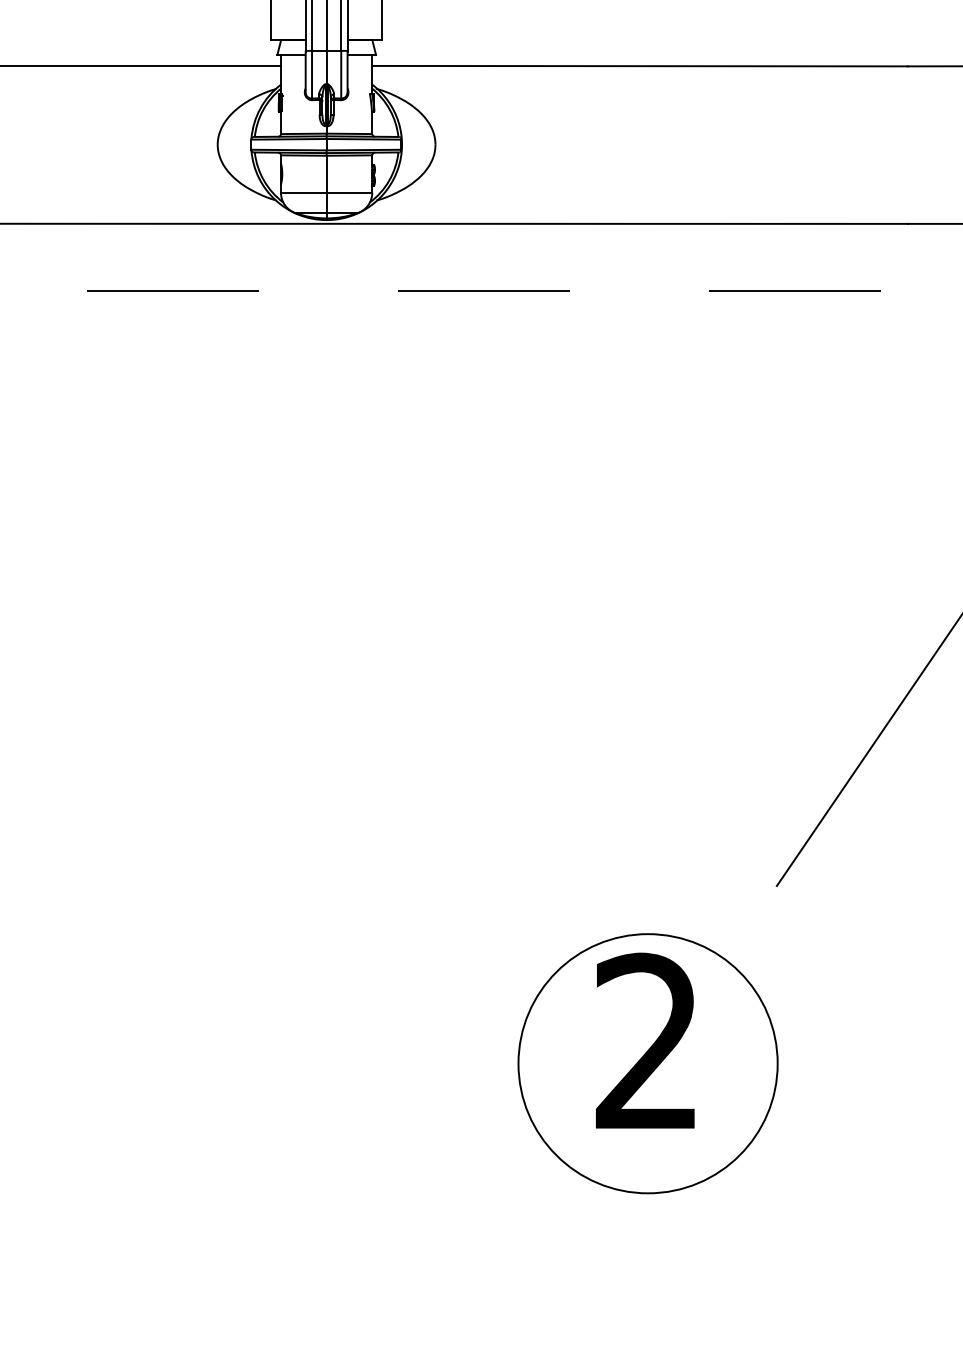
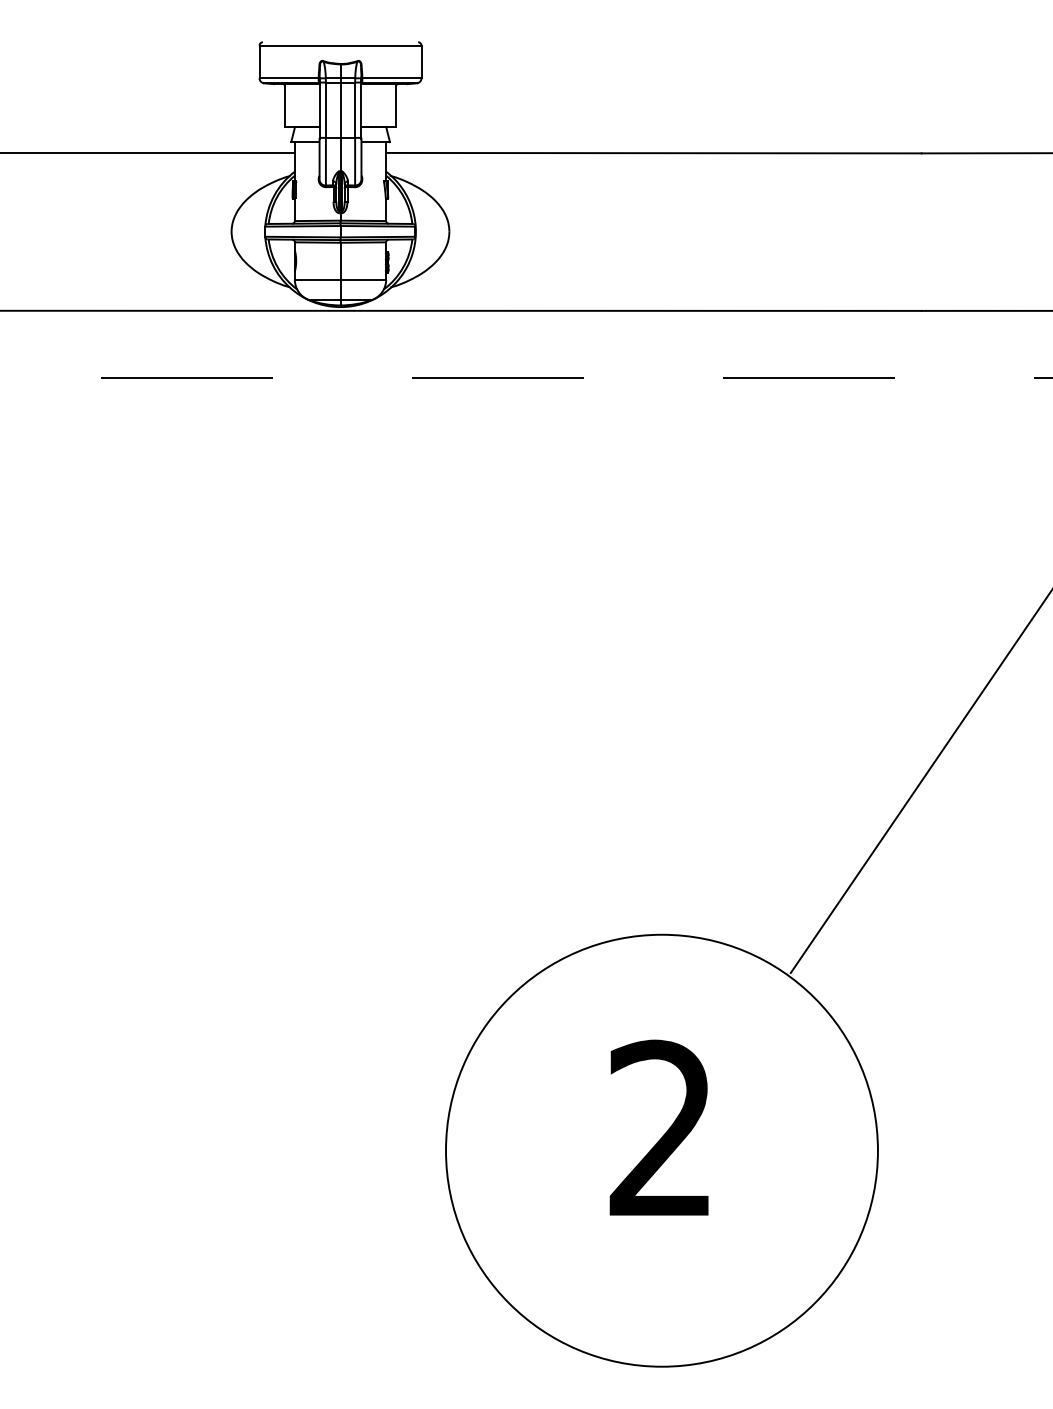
circle: (647, 1063) -> (661, 1150), size x1.67

